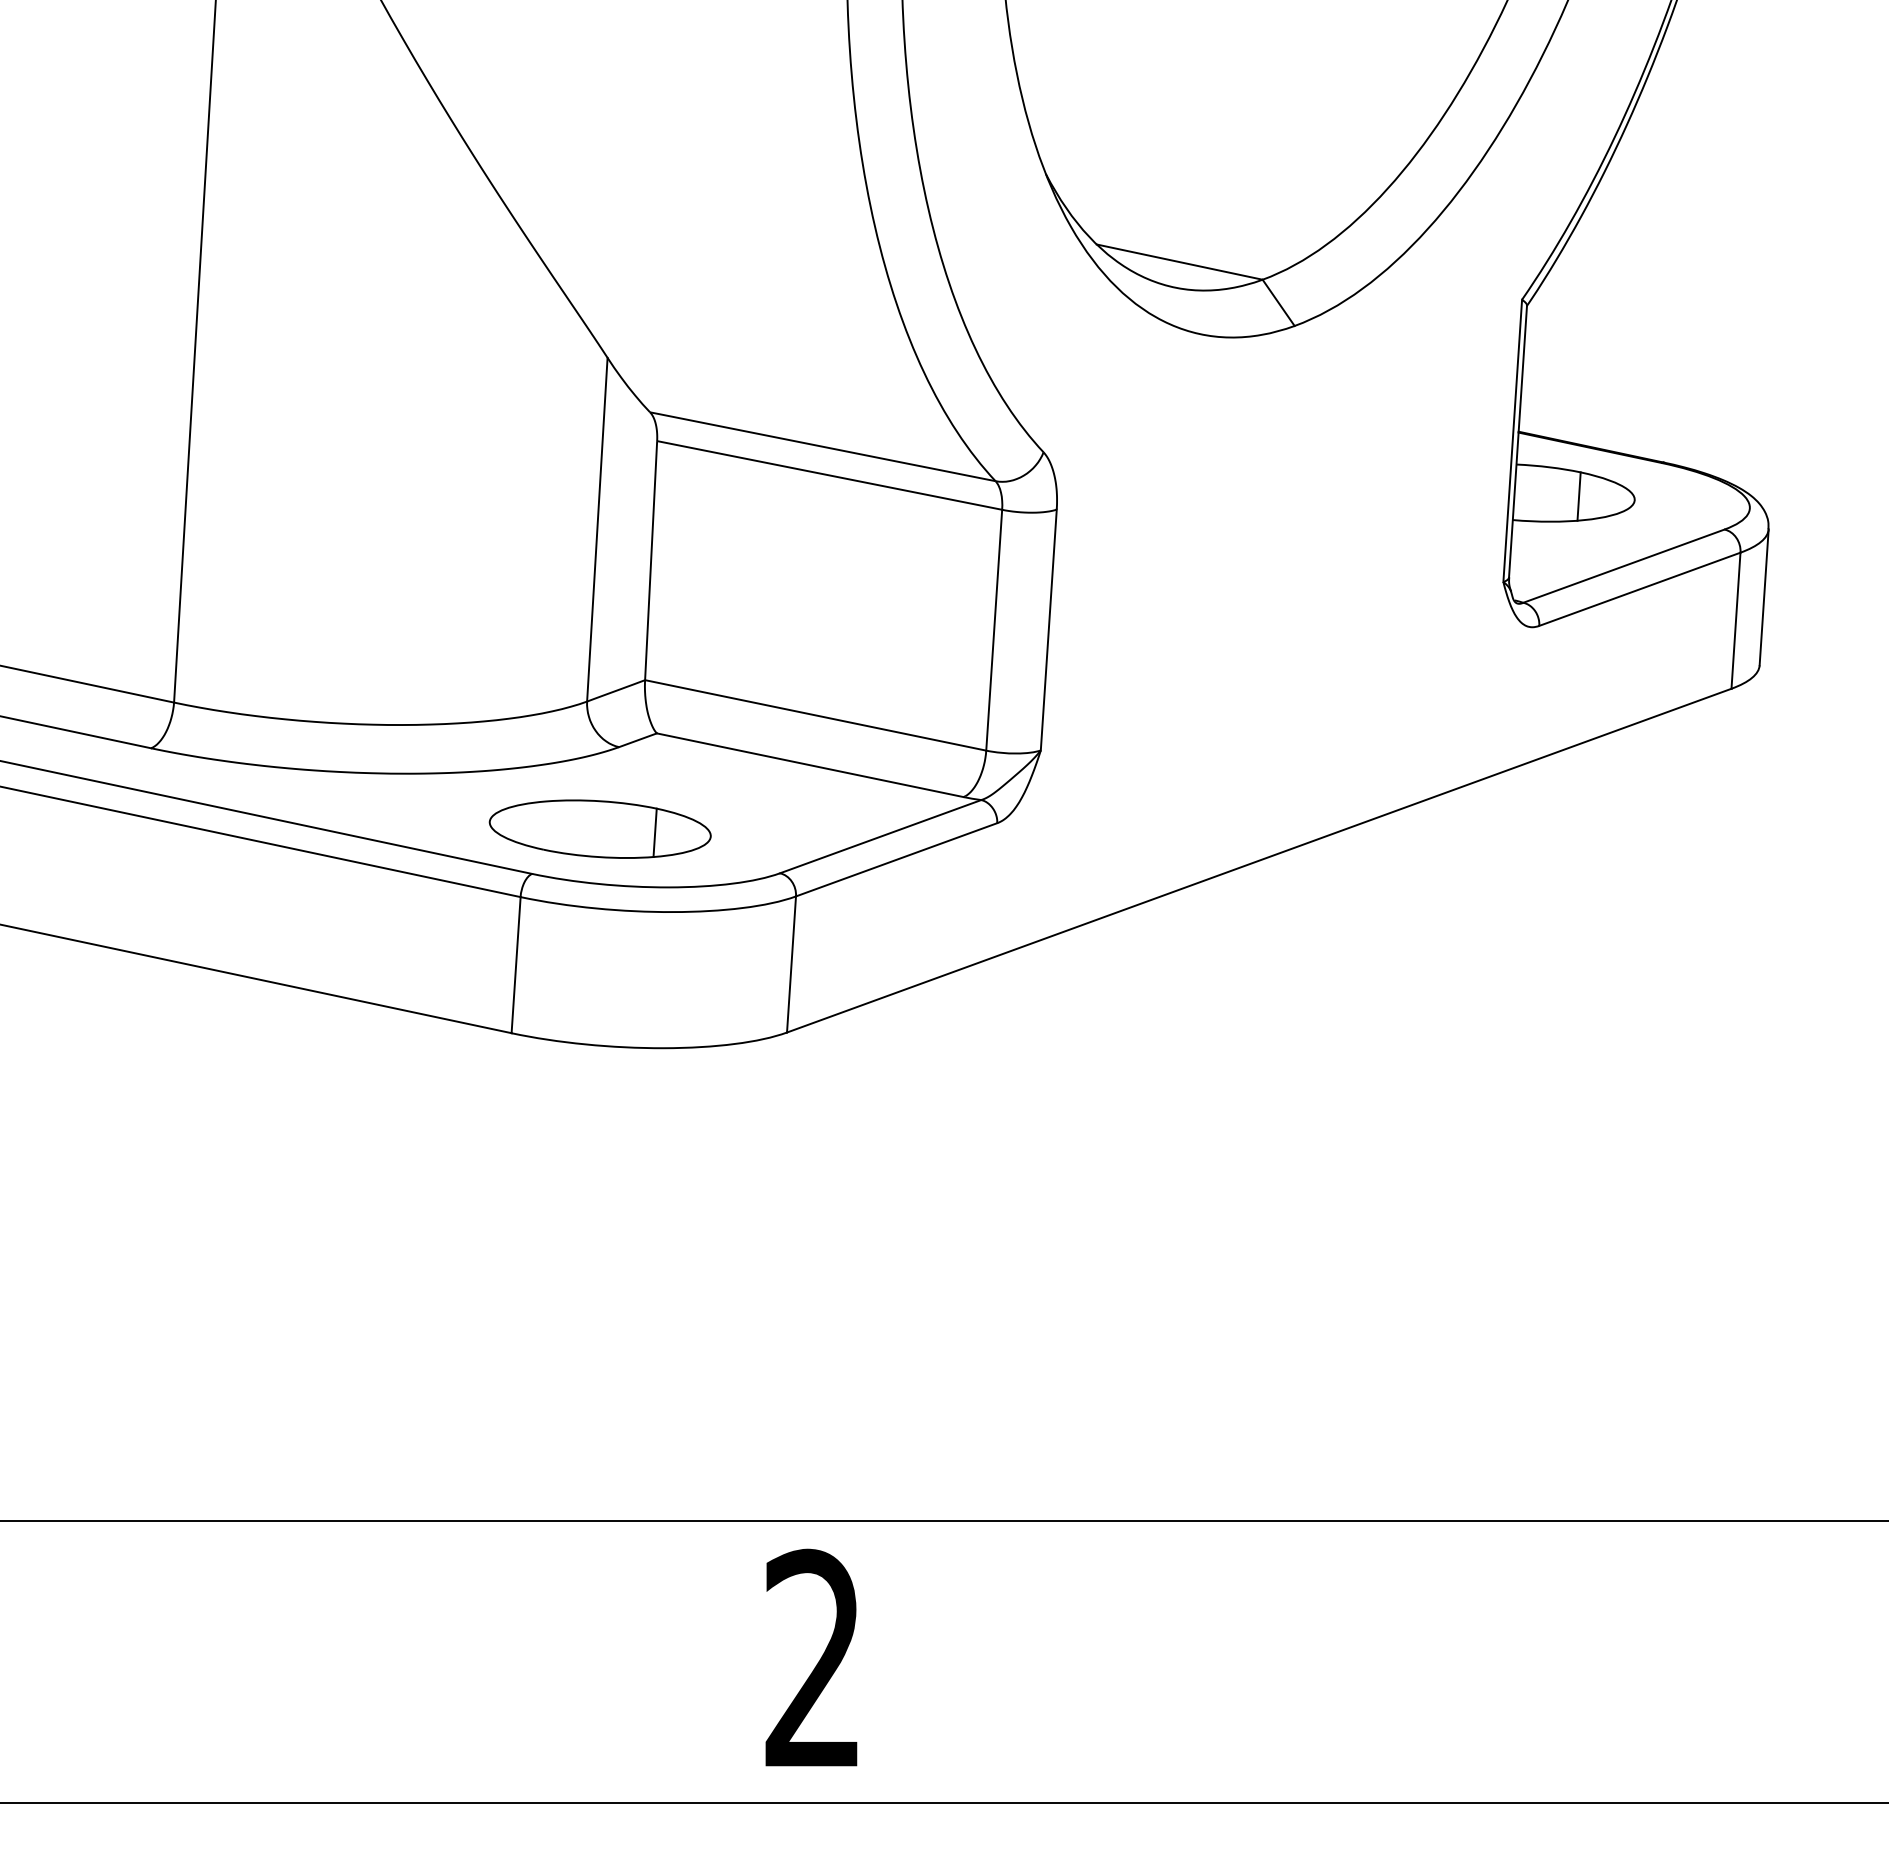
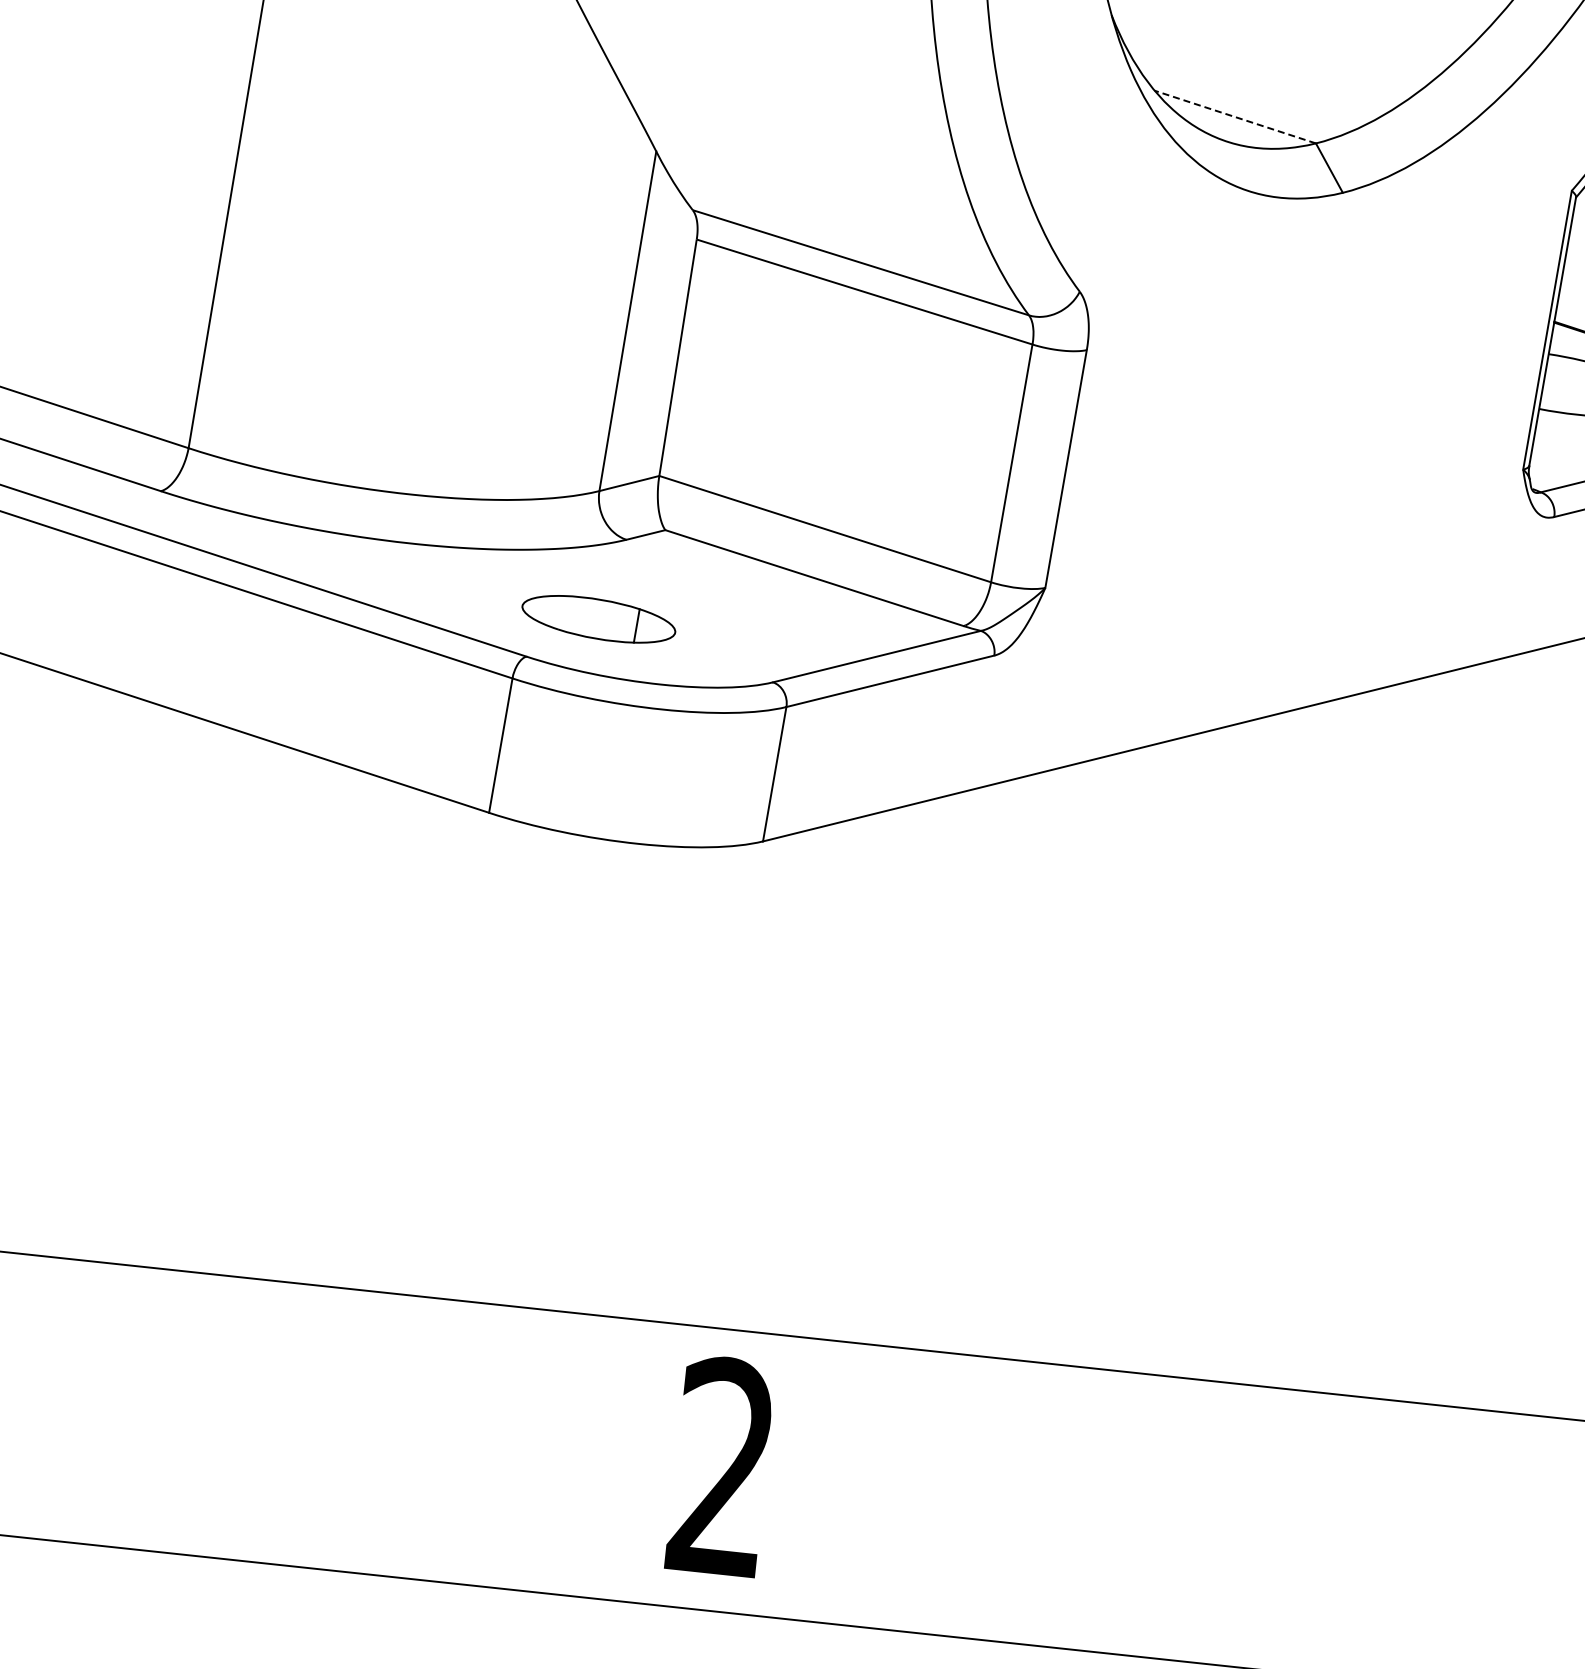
line: (1179, 262) -> (1235, 117), solid -> dashed
part: (599, 828) -> (598, 618), size x0.7

